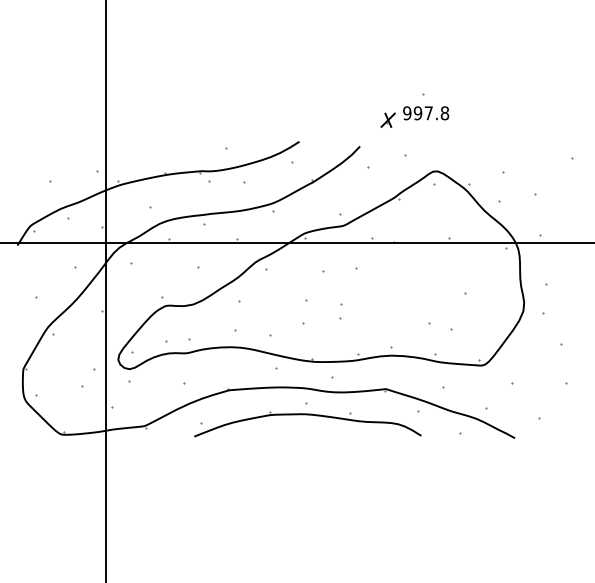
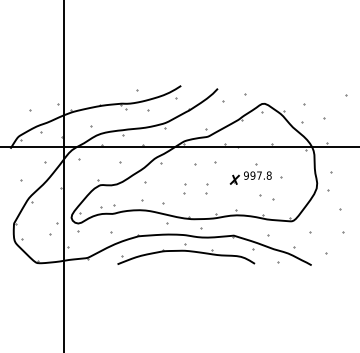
part: (413, 109) -> (250, 173), moved
part: (304, 311) -> (184, 188), size x0.62

